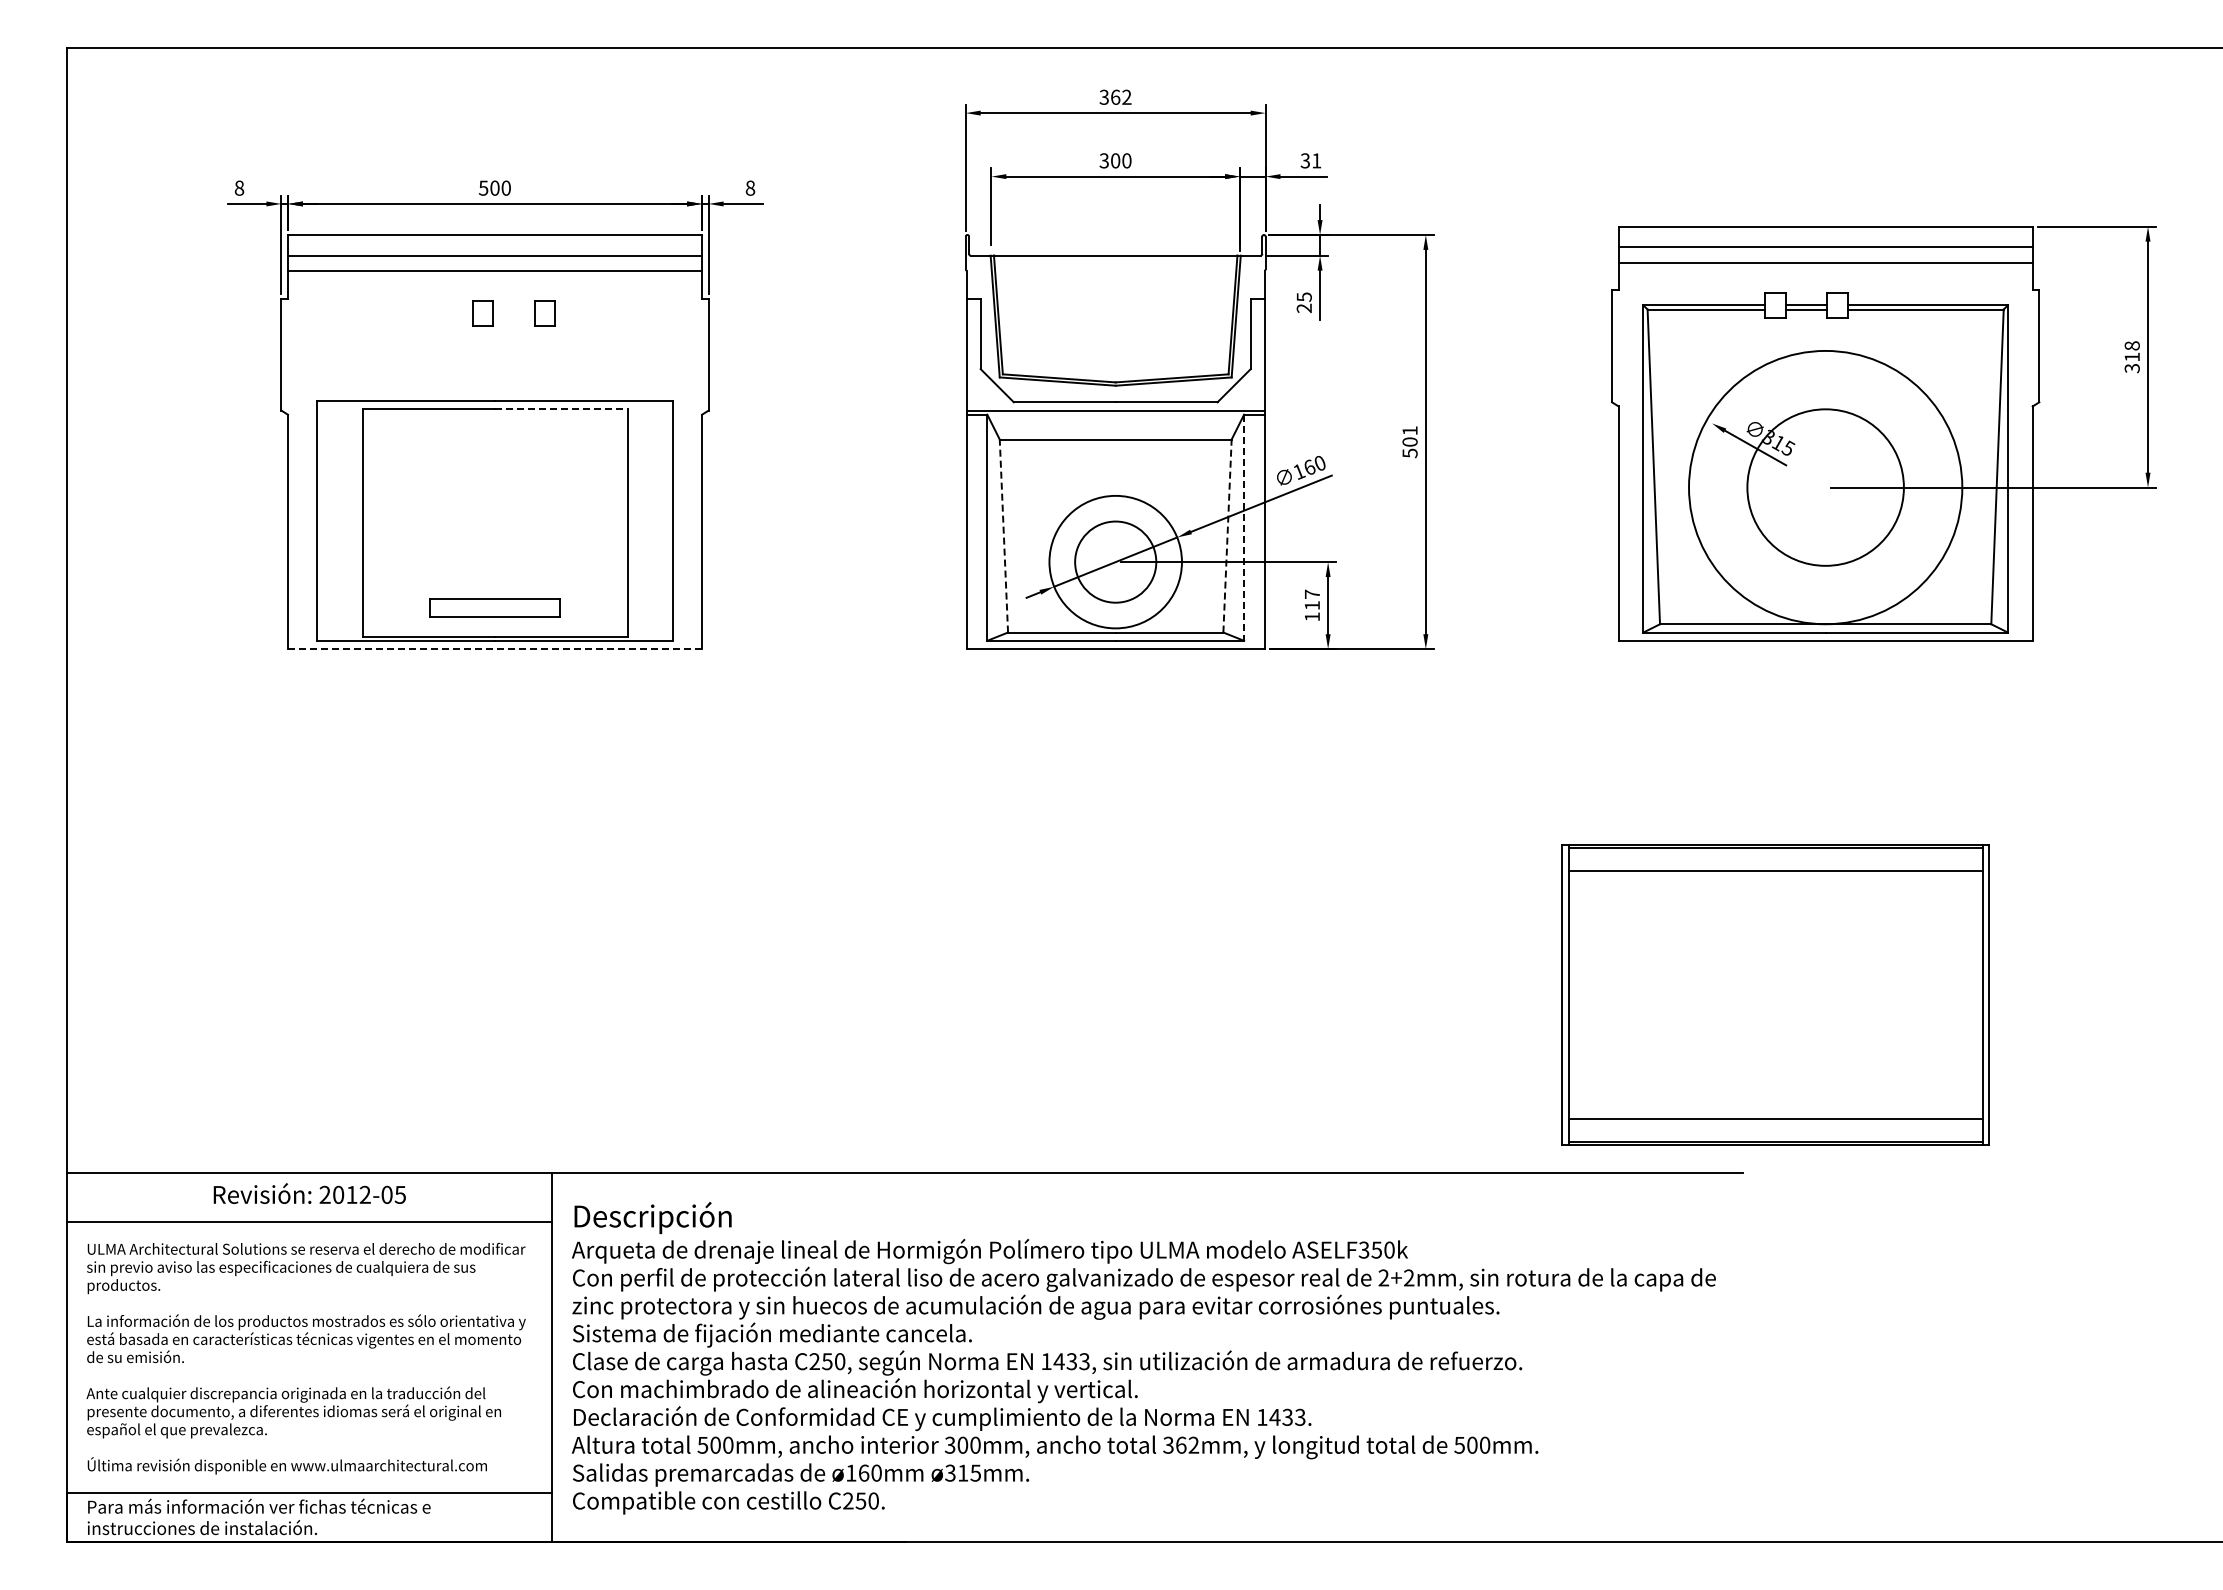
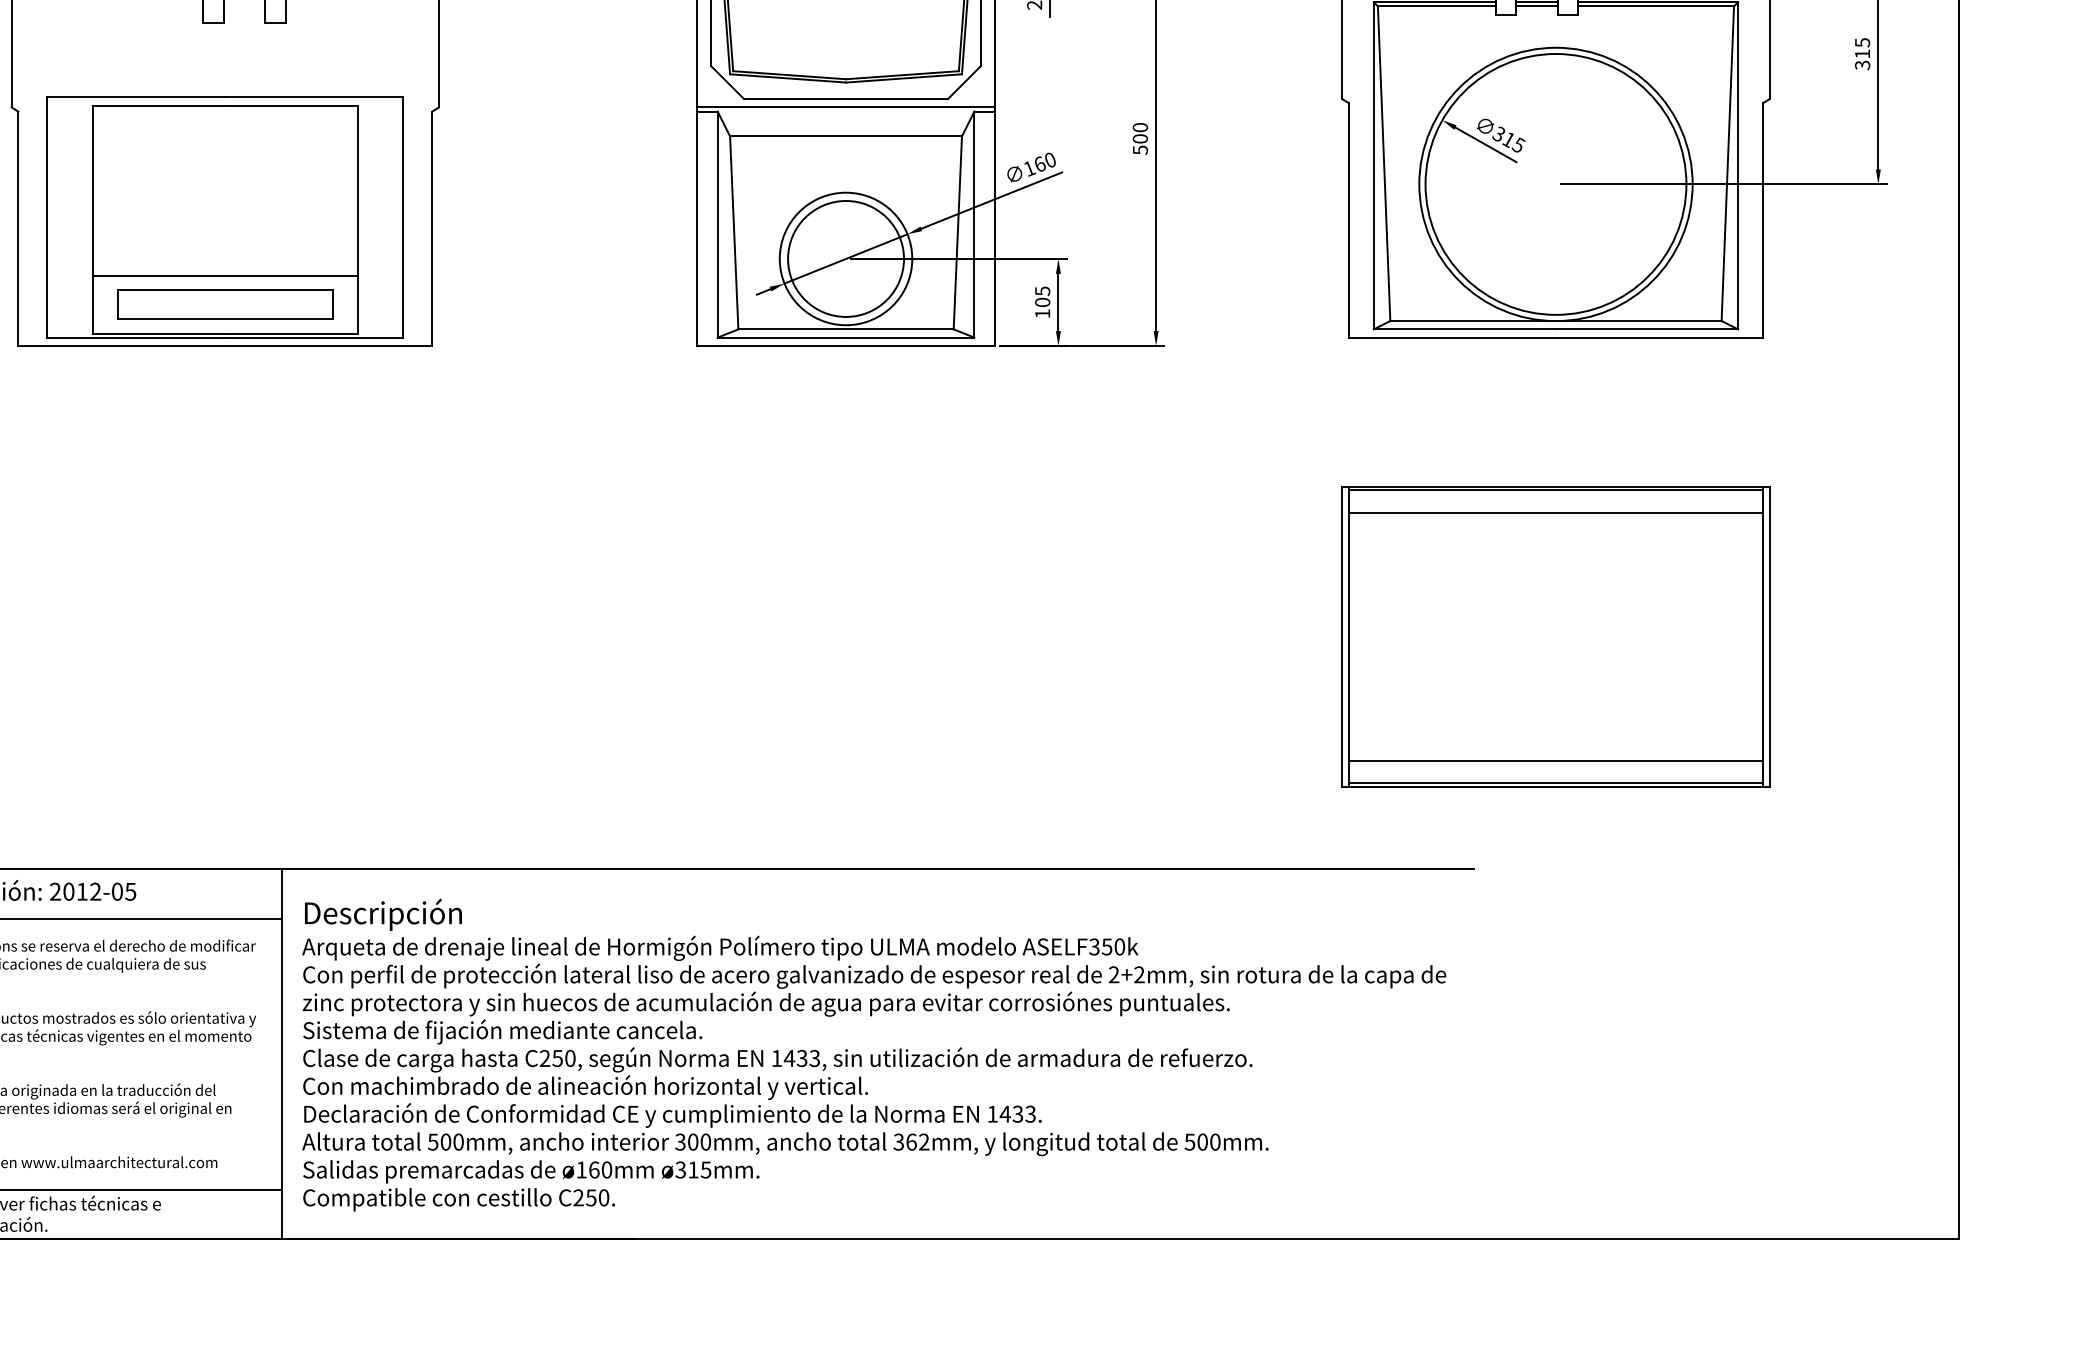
text: (2131, 345) -> (1861, 42), 318 -> 315
line: (561, 408) -> (291, 105), dashed -> solid
text: (1409, 430) -> (1139, 127), 501 -> 500
circle: (1825, 487) -> (1555, 184), size x1.67
line: (1244, 528) -> (974, 225), dashed -> solid
line: (1003, 536) -> (733, 233), dashed -> solid
line: (1227, 536) -> (957, 233), dashed -> solid
circle: (1115, 562) -> (845, 259), size x1.43
line: (494, 578) -> (224, 275), added
text: (1311, 599) -> (1041, 296), 117 -> 105
part: (494, 607) -> (224, 304), size x1.67
line: (494, 649) -> (224, 346), dashed -> solid
part: (1775, 994) -> (1555, 636), moved

